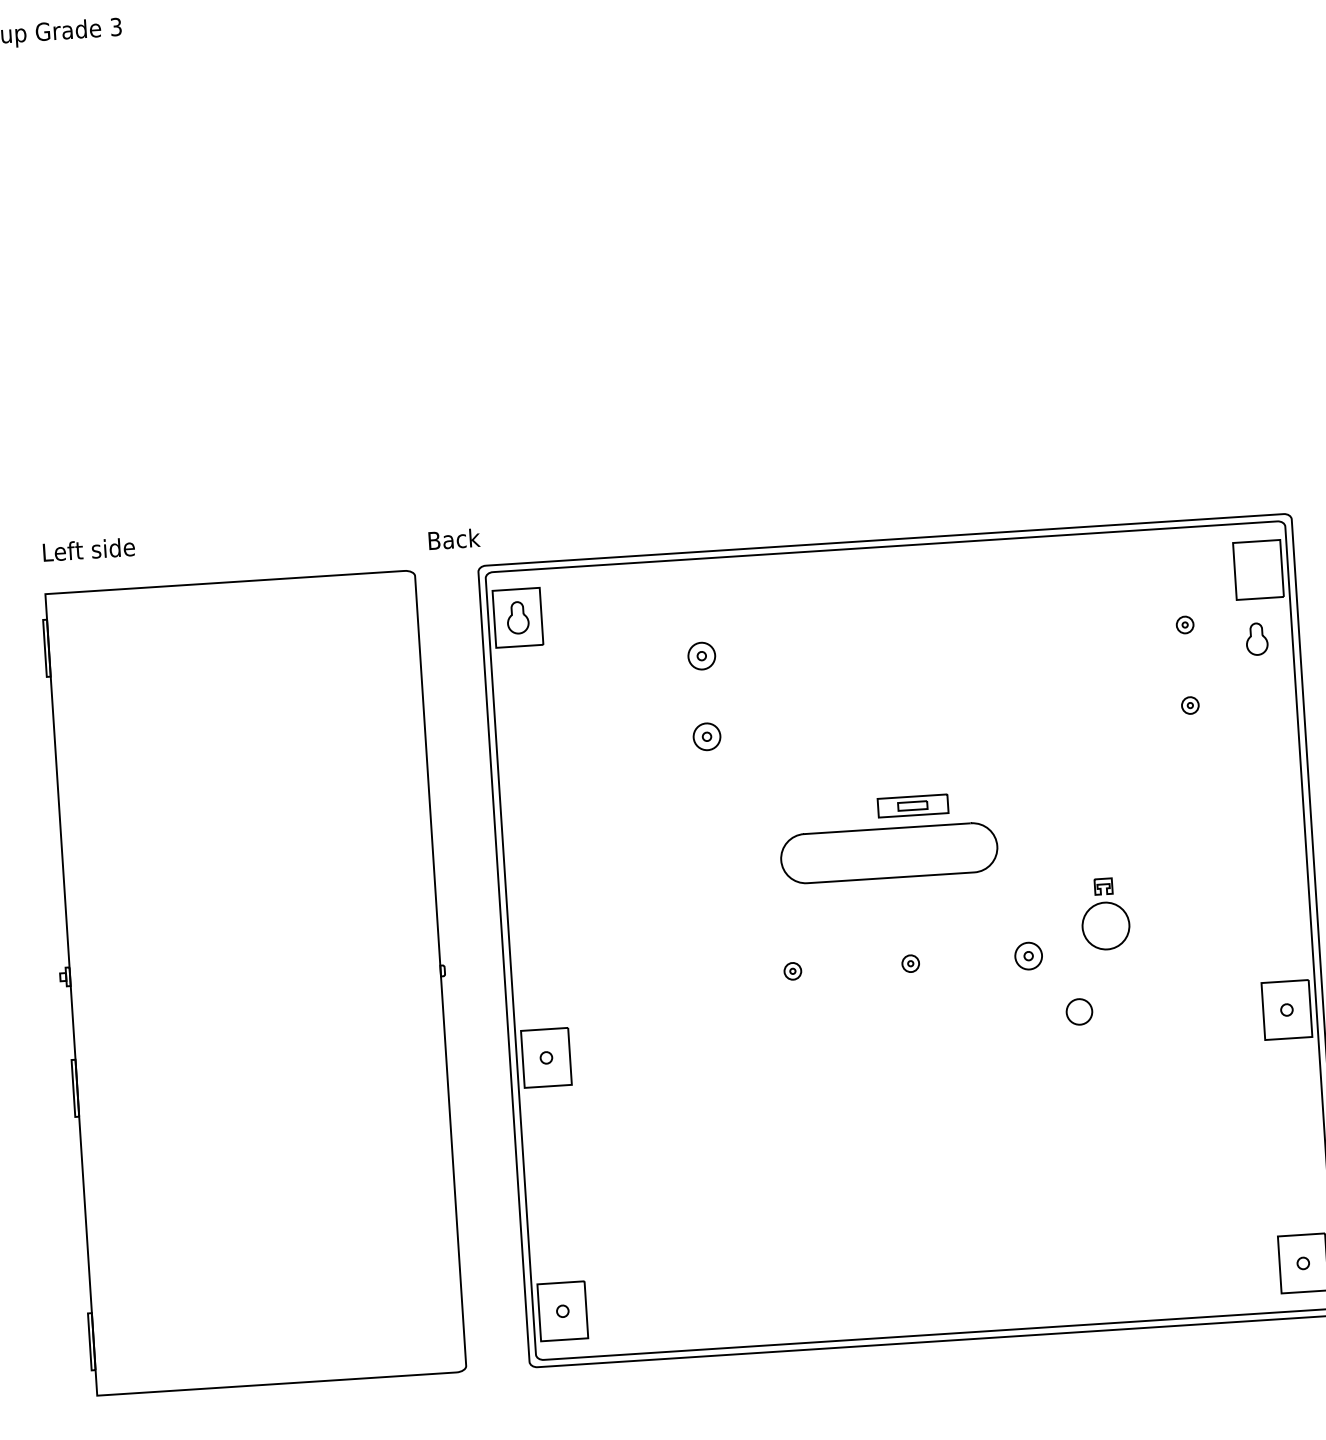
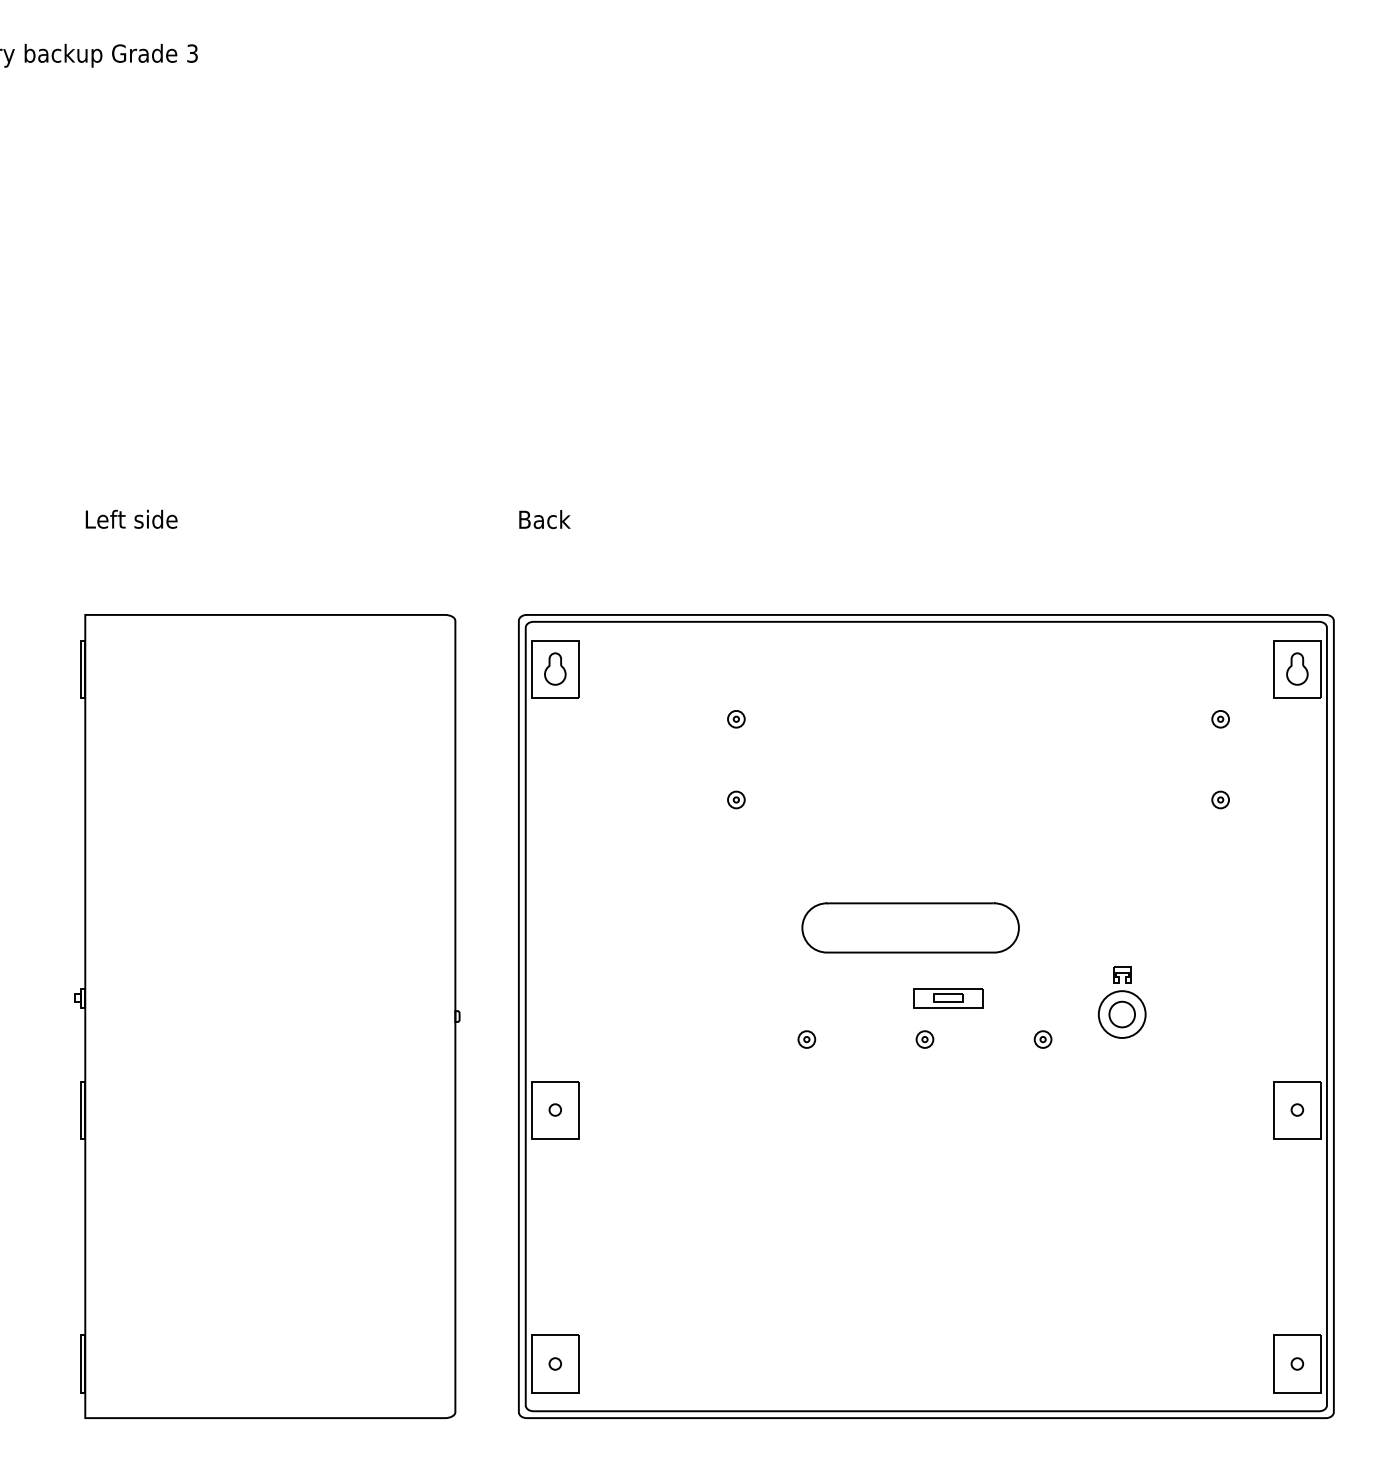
text: (453, 539) -> (544, 519), moved
text: (88, 548) -> (131, 518), moved
part: (1257, 638) -> (1297, 668), moved
part: (702, 656) -> (736, 719), size x0.62
part: (707, 736) -> (736, 799), size x0.62
part: (913, 806) -> (948, 998), moved
part: (1028, 956) -> (1042, 1039), size x0.62
part: (1078, 1011) -> (1121, 1014), moved

